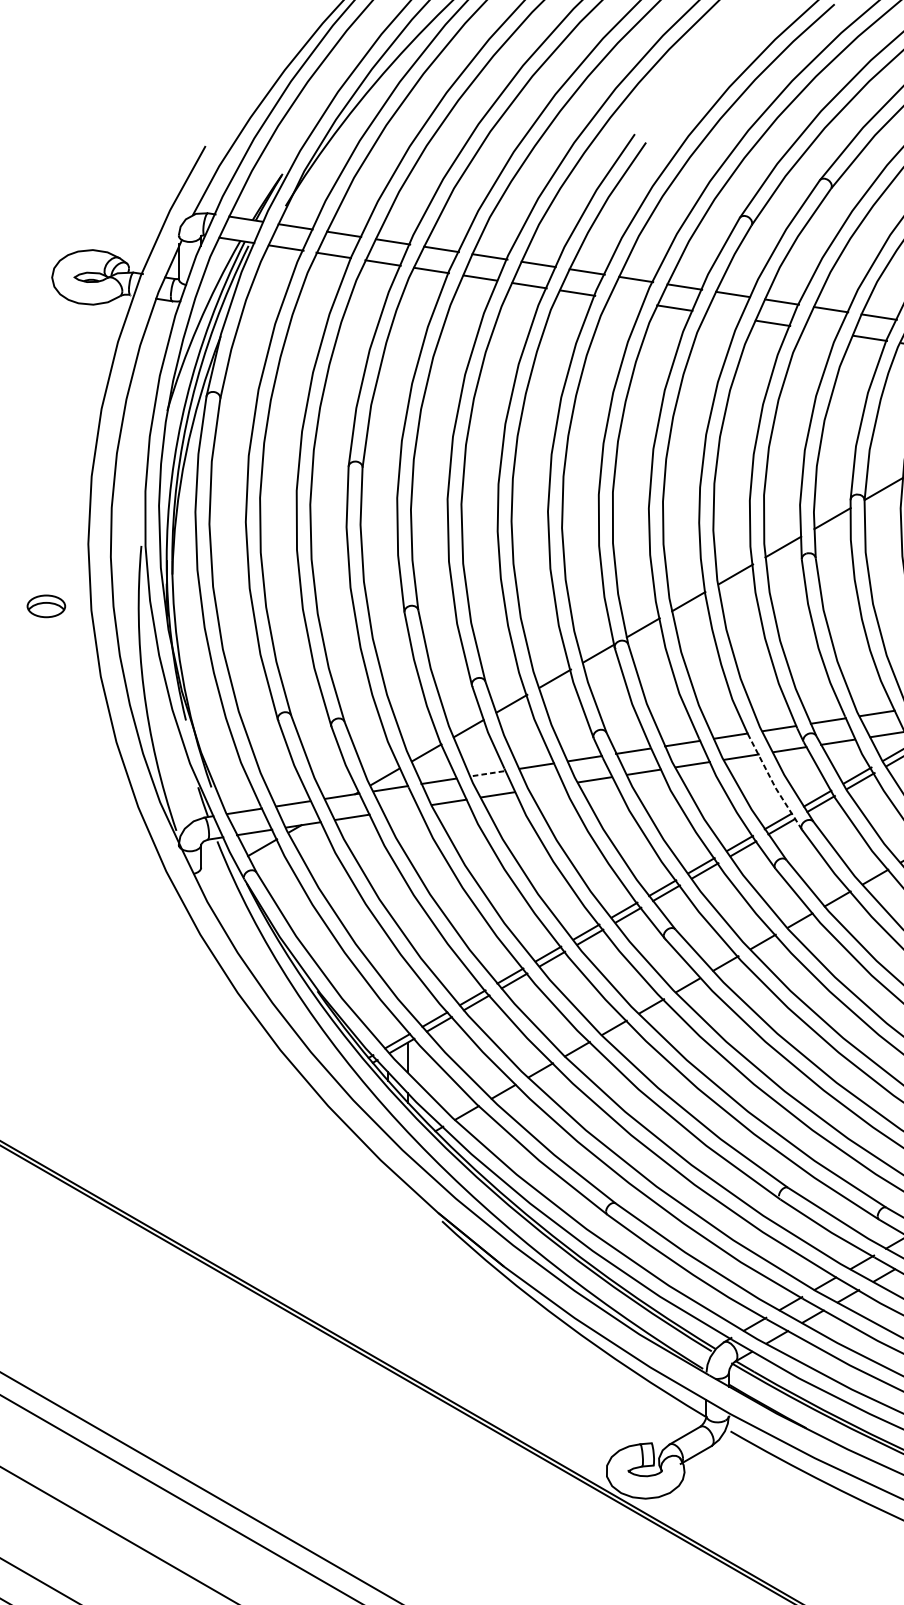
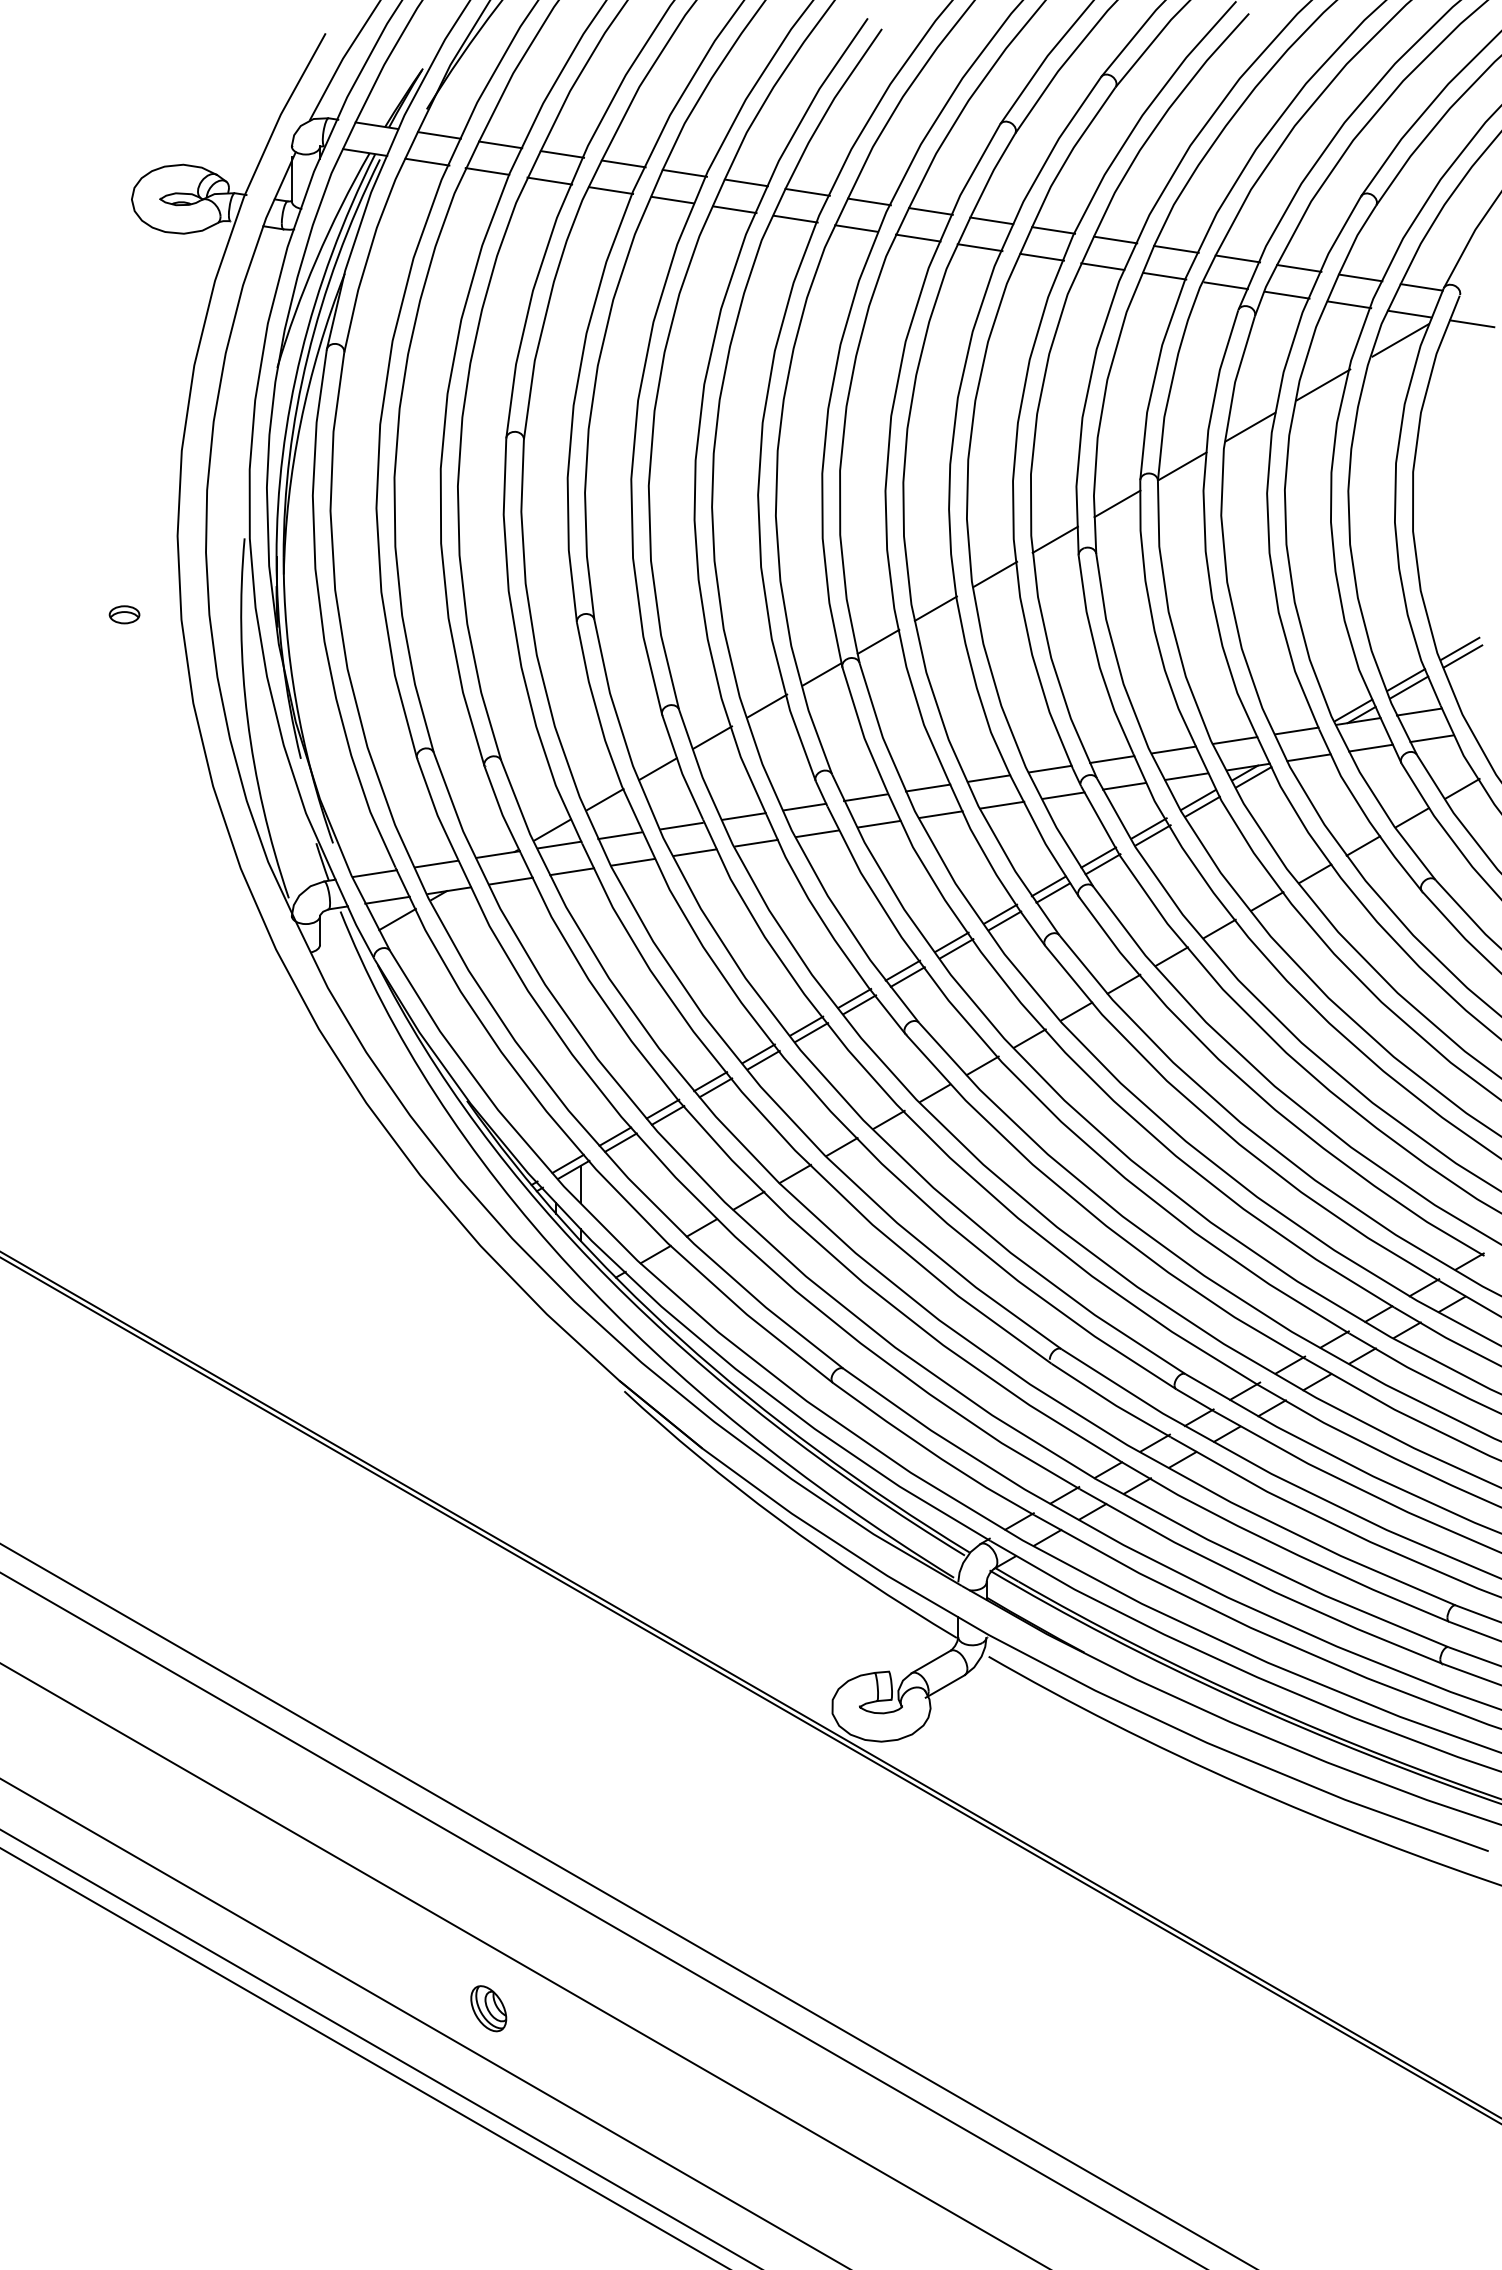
line: (625, 300) -> (856, 228), added
line: (723, 315) -> (979, 247), added
line: (820, 330) -> (1102, 266), added
part: (46, 606) -> (124, 614), size x0.62
line: (487, 774) -> (681, 826), dashed -> solid
line: (773, 783) -> (1042, 838), dashed -> solid
line: (546, 786) -> (756, 842), added
line: (401, 809) -> (572, 871), added

